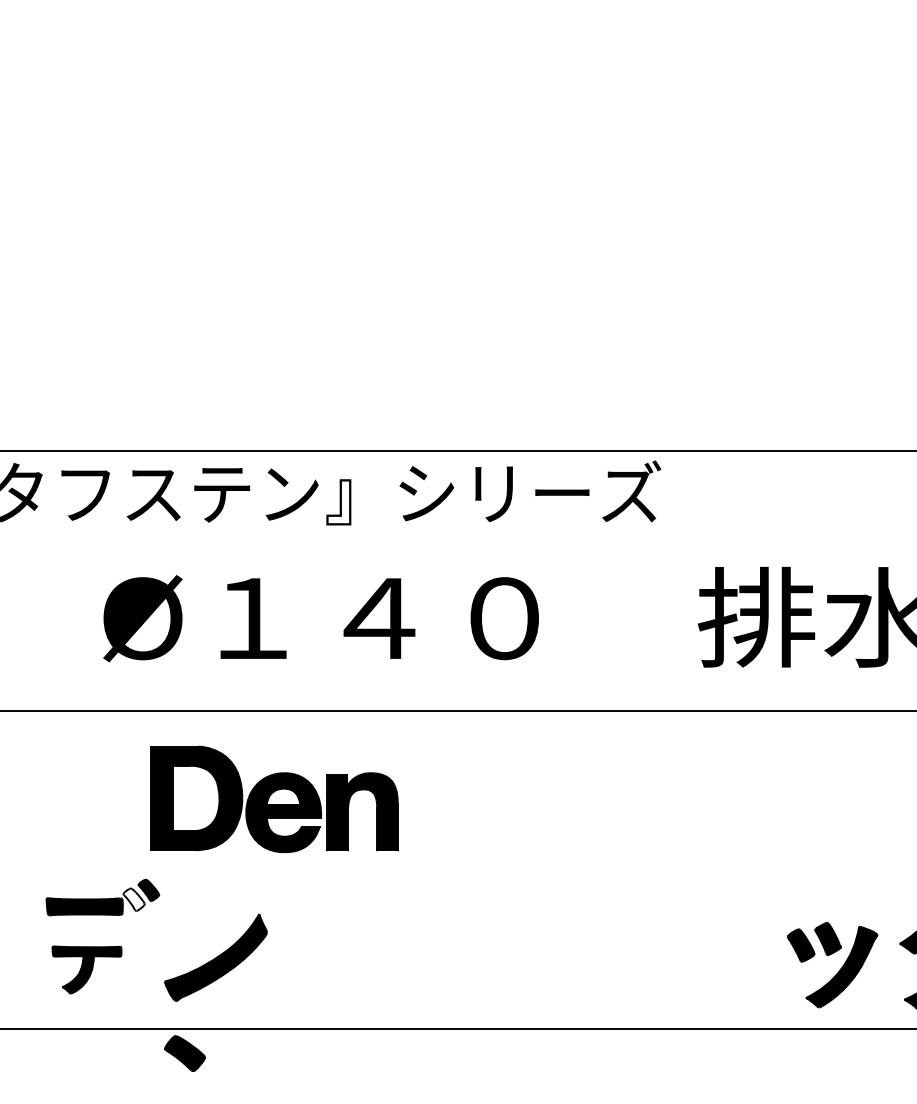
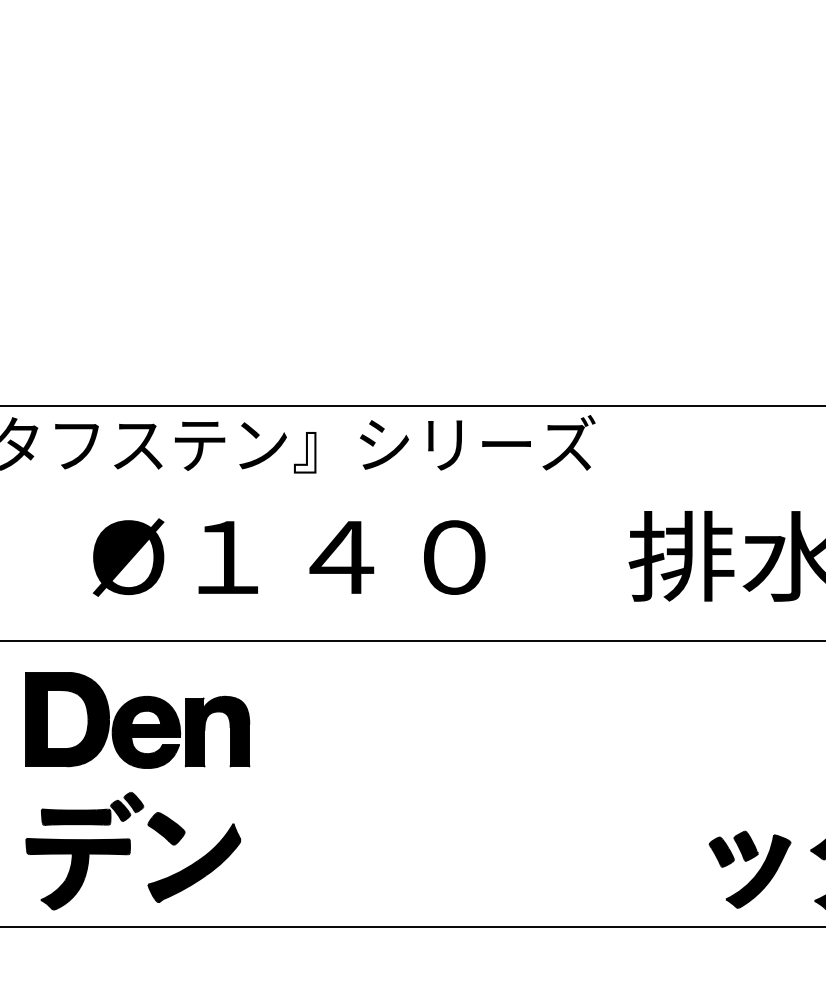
part: (274, 798) -> (138, 719), moved
fill: (133, 899) -> (120, 810), added
part: (86, 969) -> (77, 873), size x1.67
part: (184, 1053) -> (166, 828), moved

